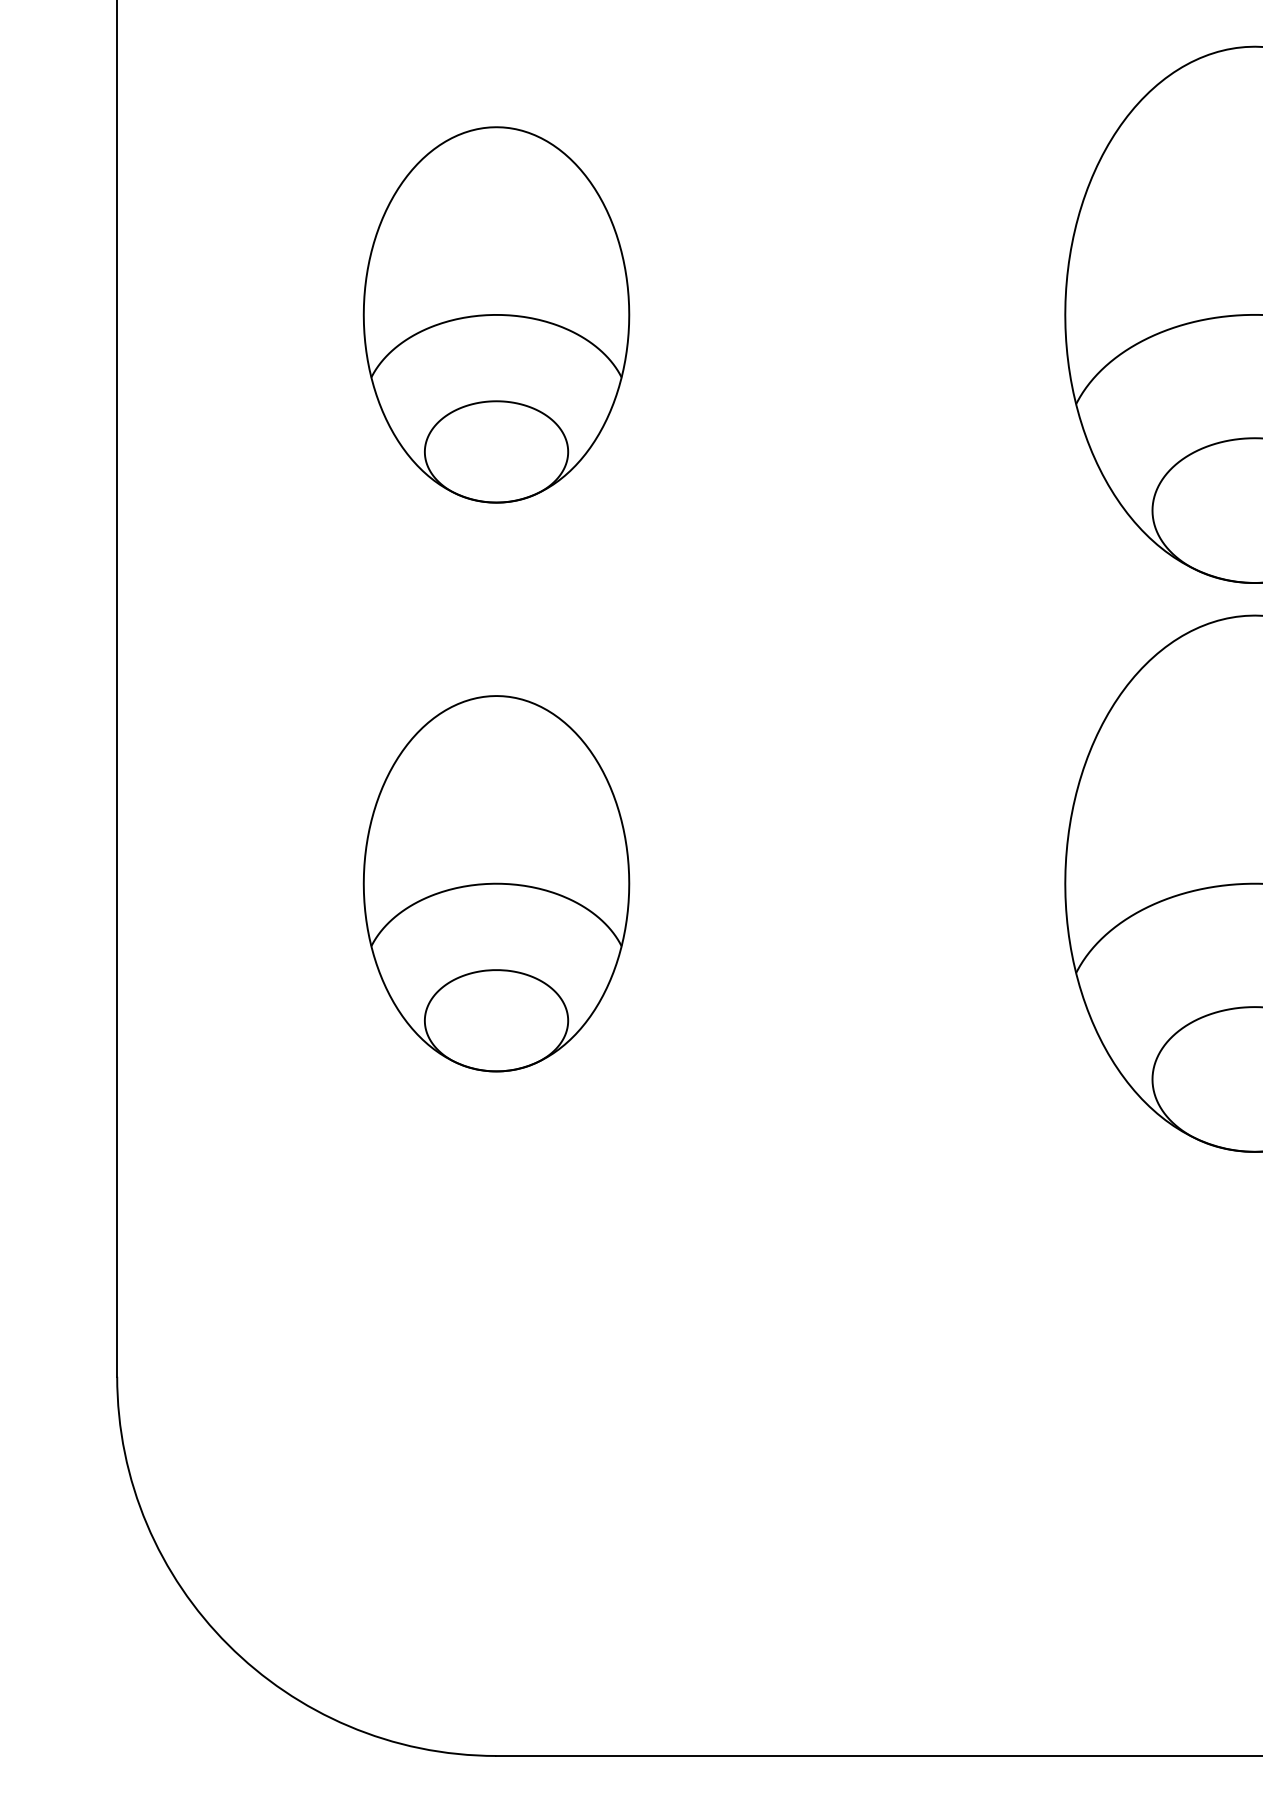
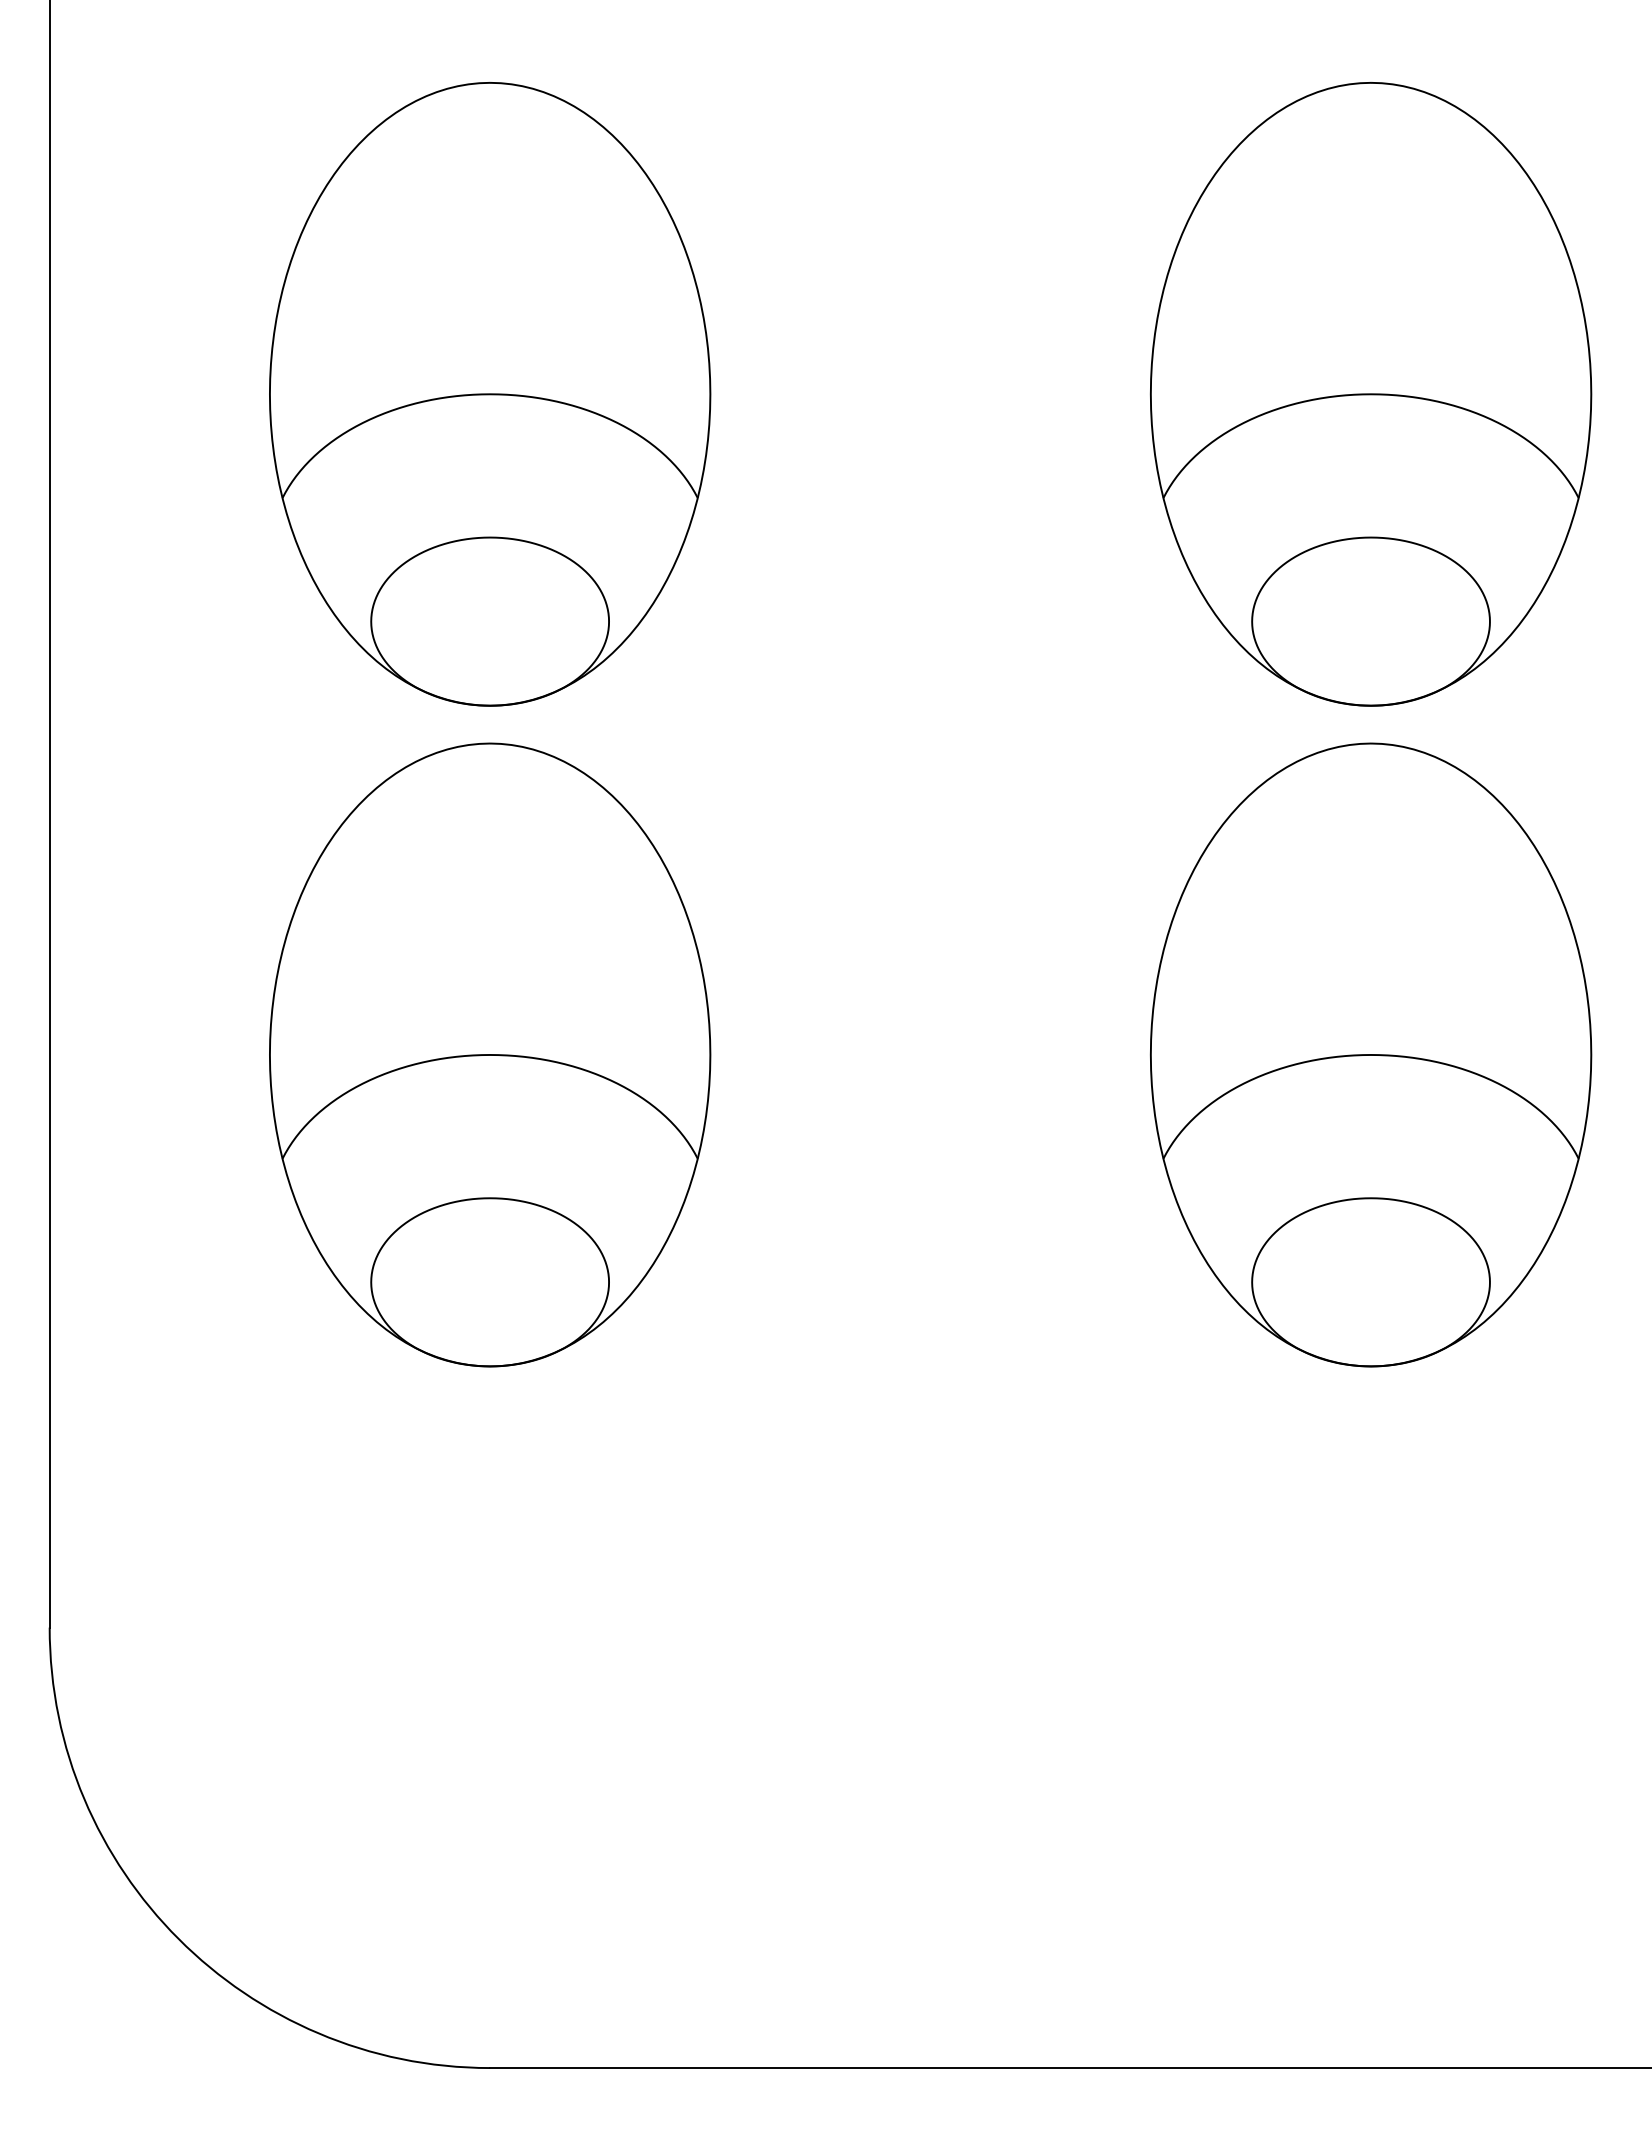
part: (496, 315) -> (490, 394), size x1.43
part: (496, 883) -> (490, 1054), size x1.43

